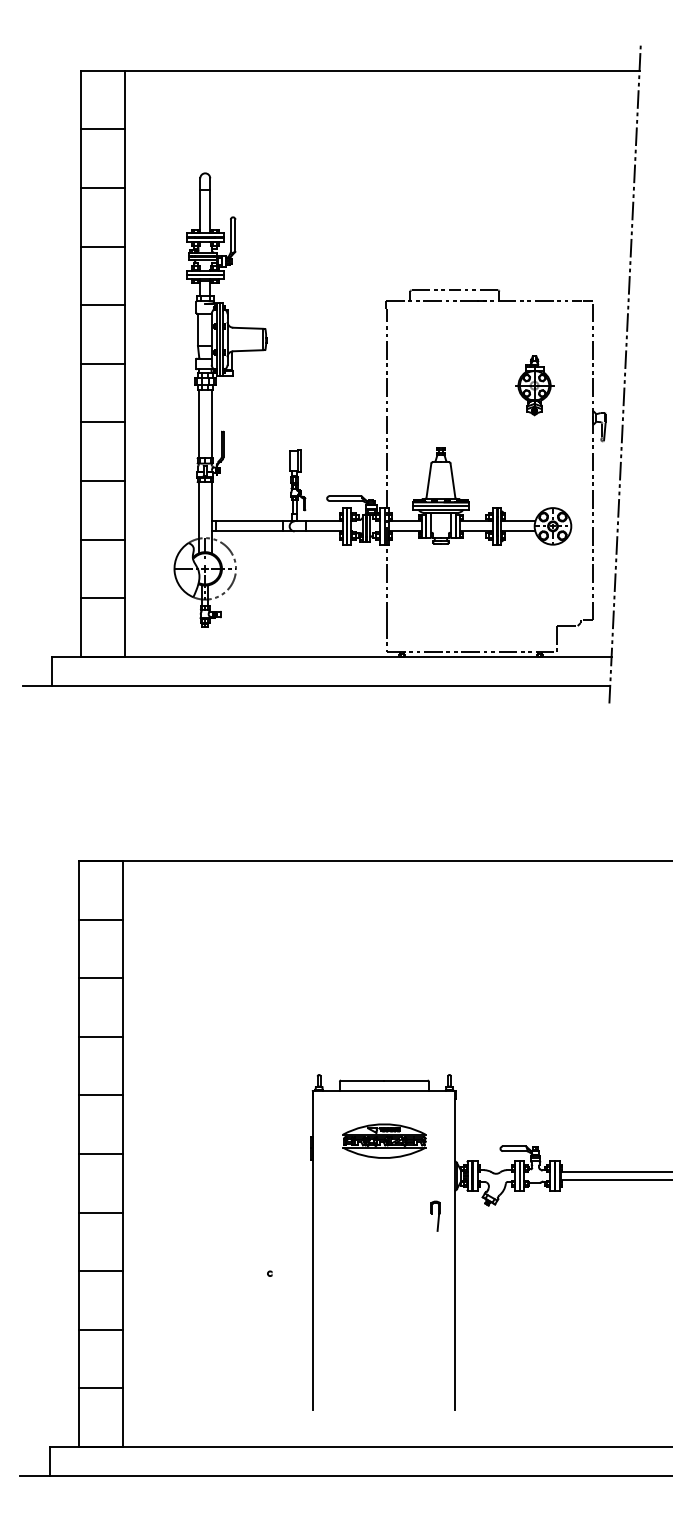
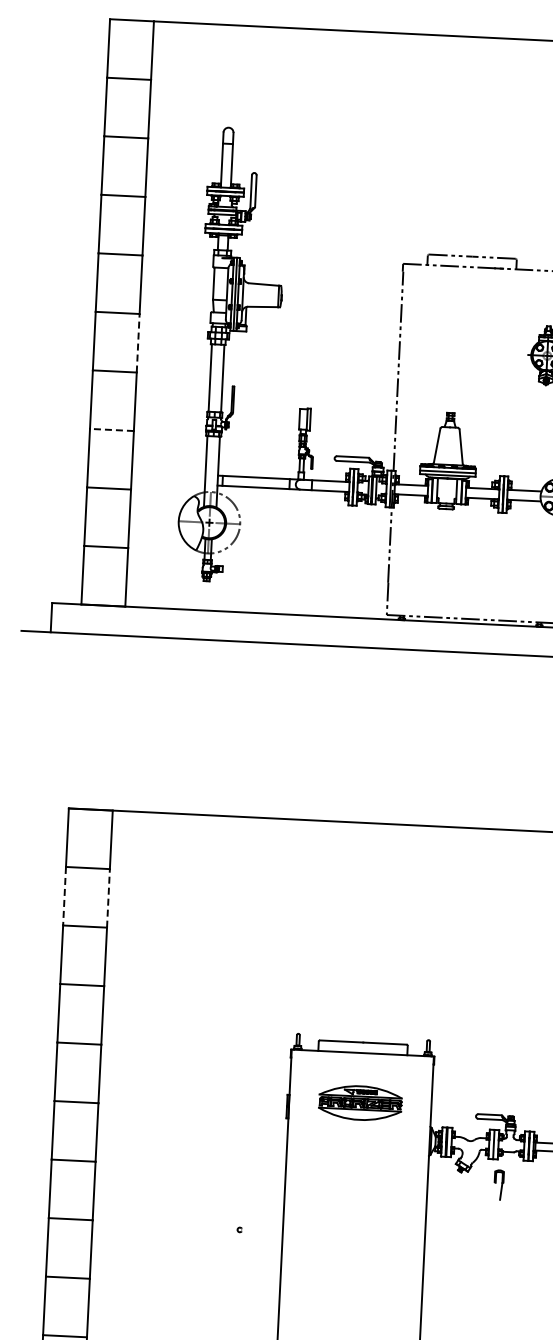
line: (125, 392) -> (138, 342), solid -> dashed
line: (103, 480) -> (112, 429), solid -> dashed
line: (122, 948) -> (108, 897), solid -> dashed
line: (78, 949) -> (64, 896), solid -> dashed
part: (435, 1215) -> (498, 1184), moved

